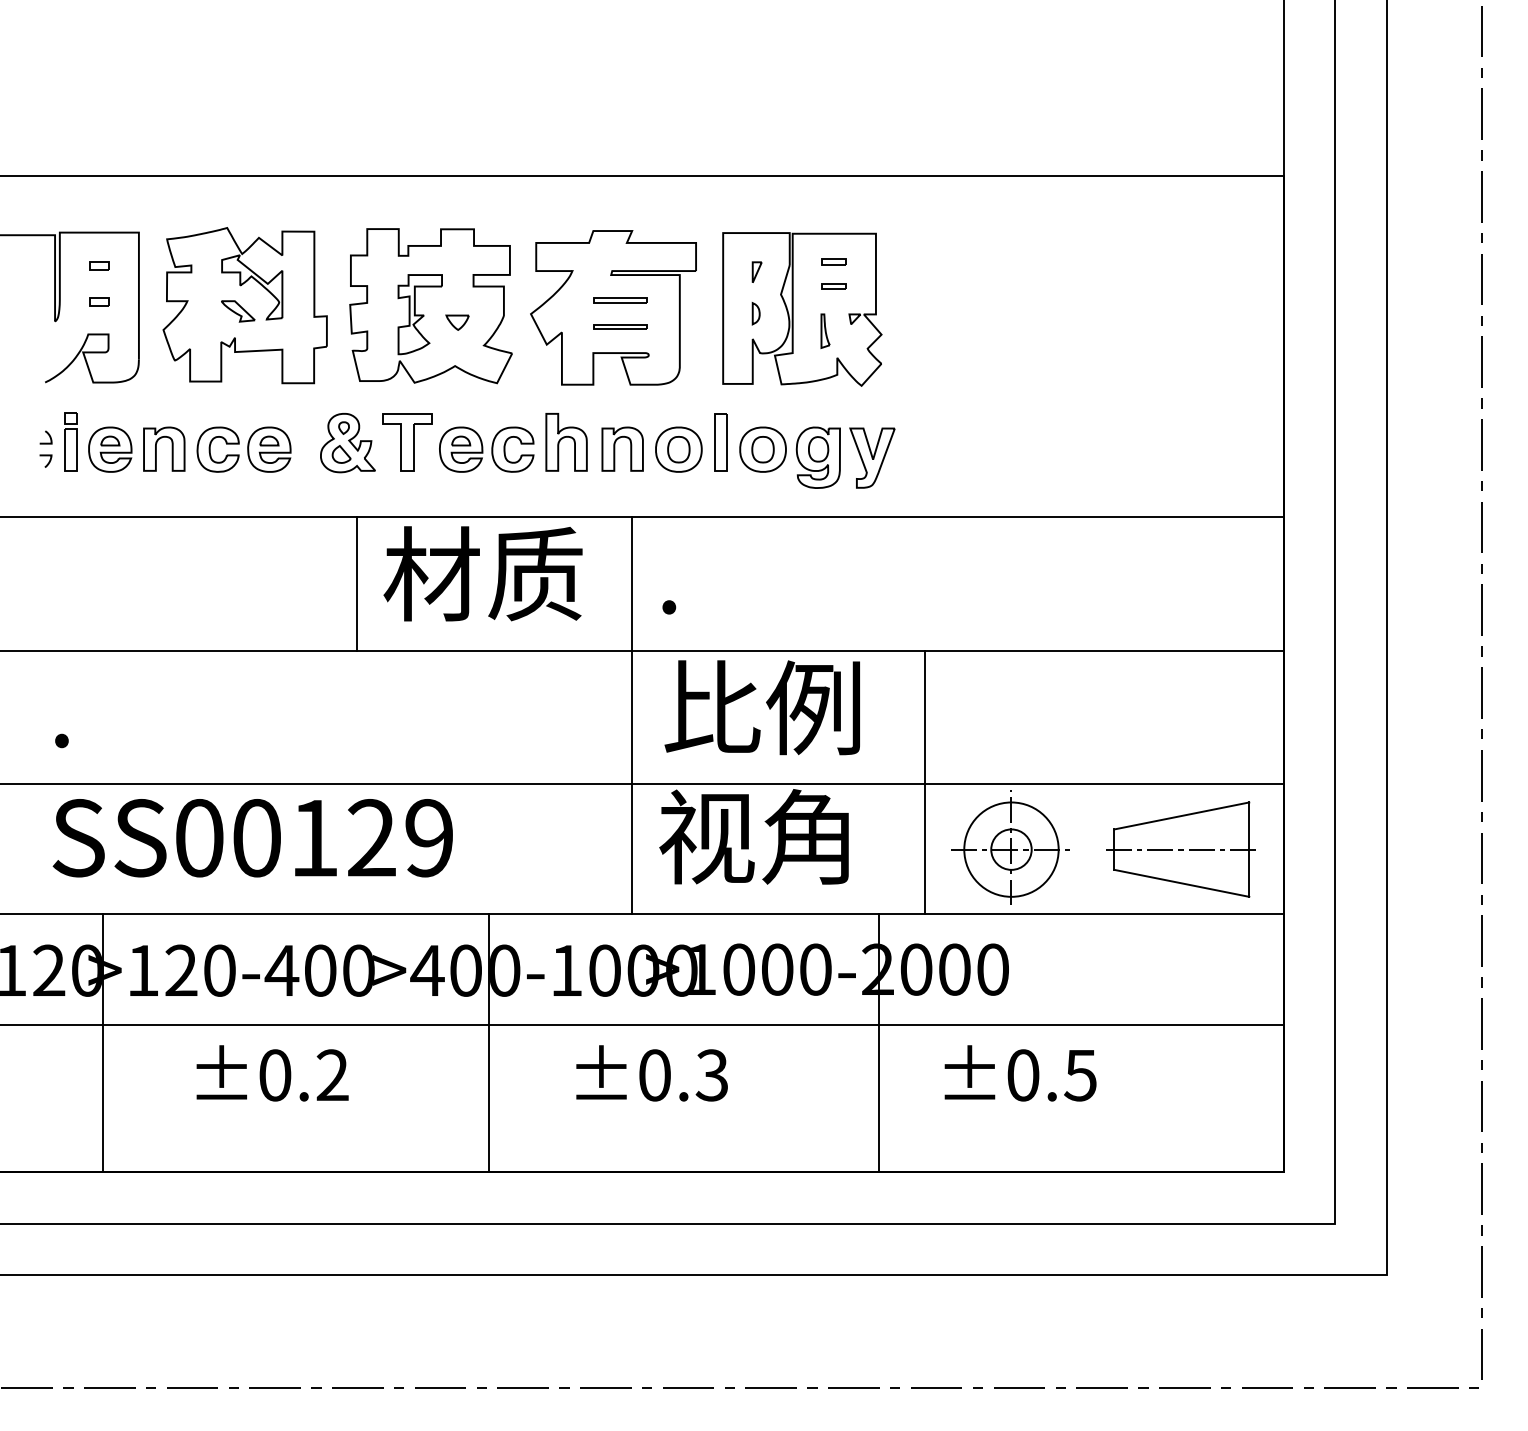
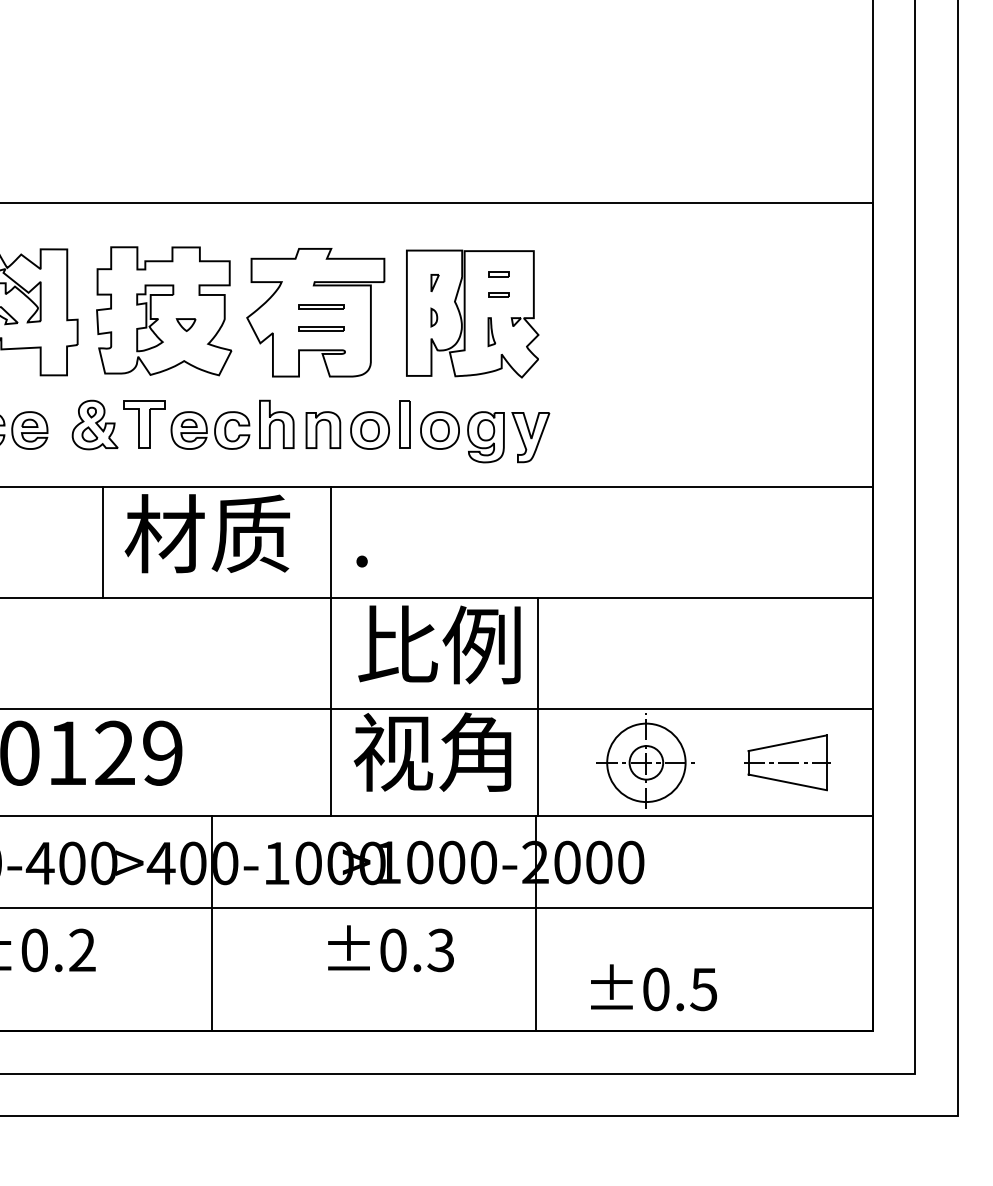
line: (925, 781) -> (537, 706), moved
part: (1180, 849) -> (786, 762), size x0.7
text: (651, 1073) -> (390, 948), moved
text: (1020, 1073) -> (653, 987), moved

